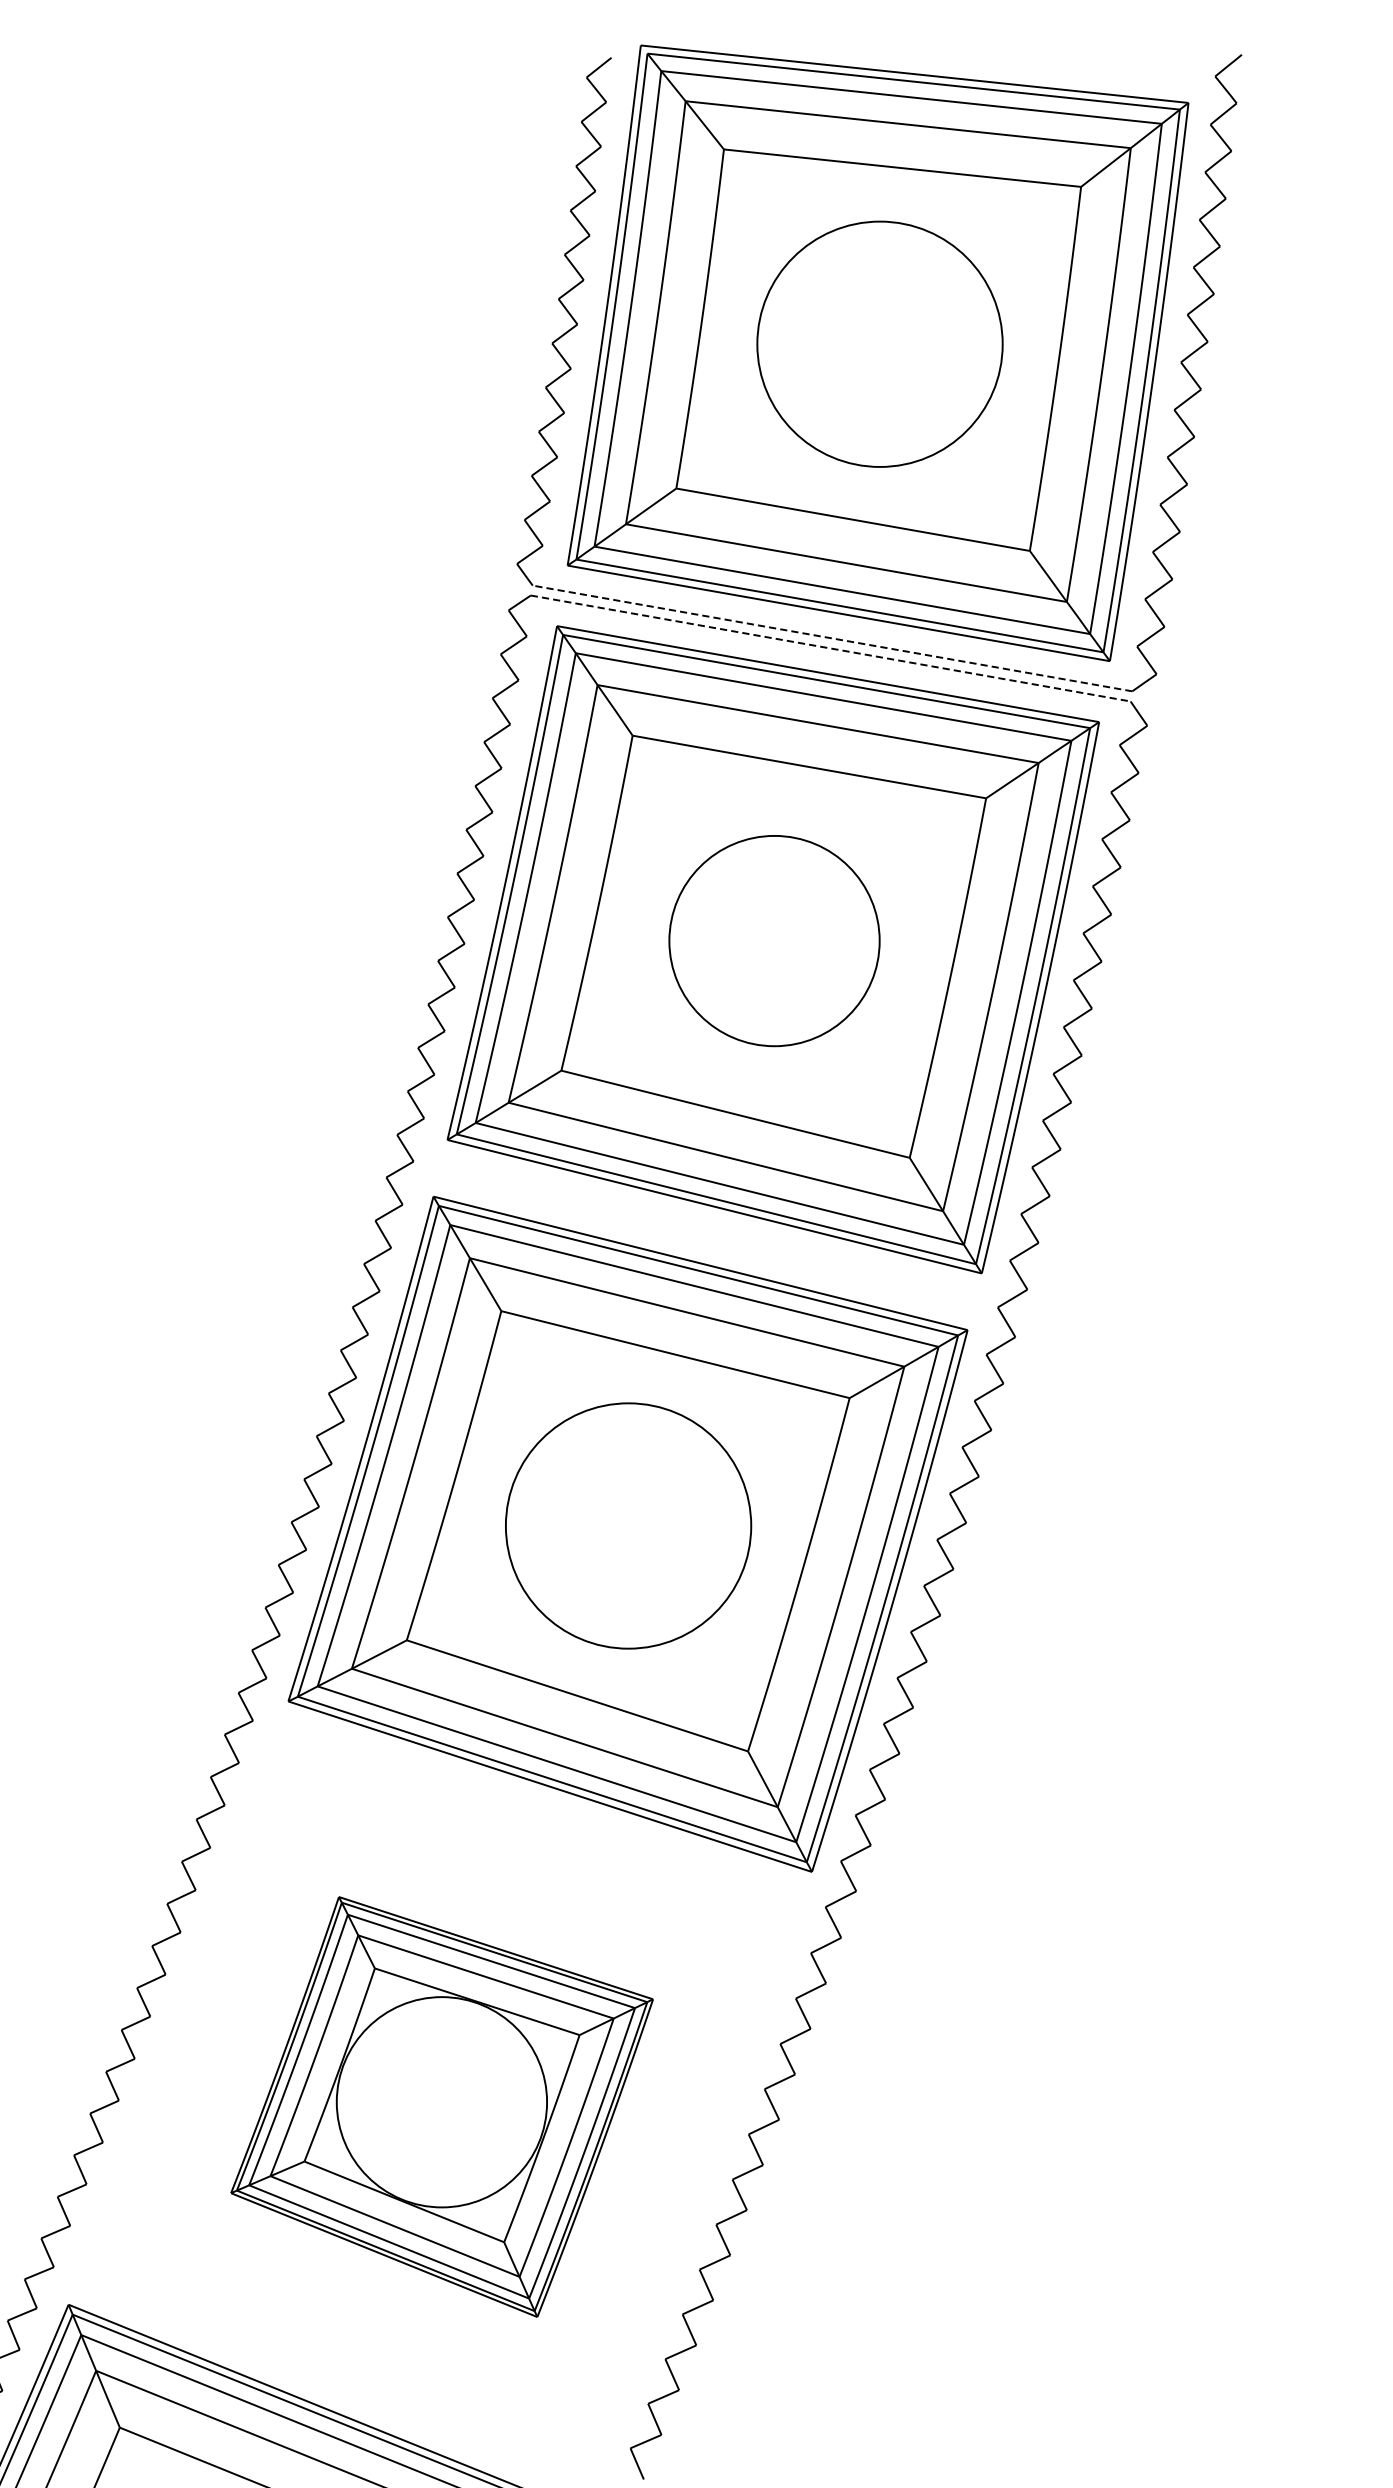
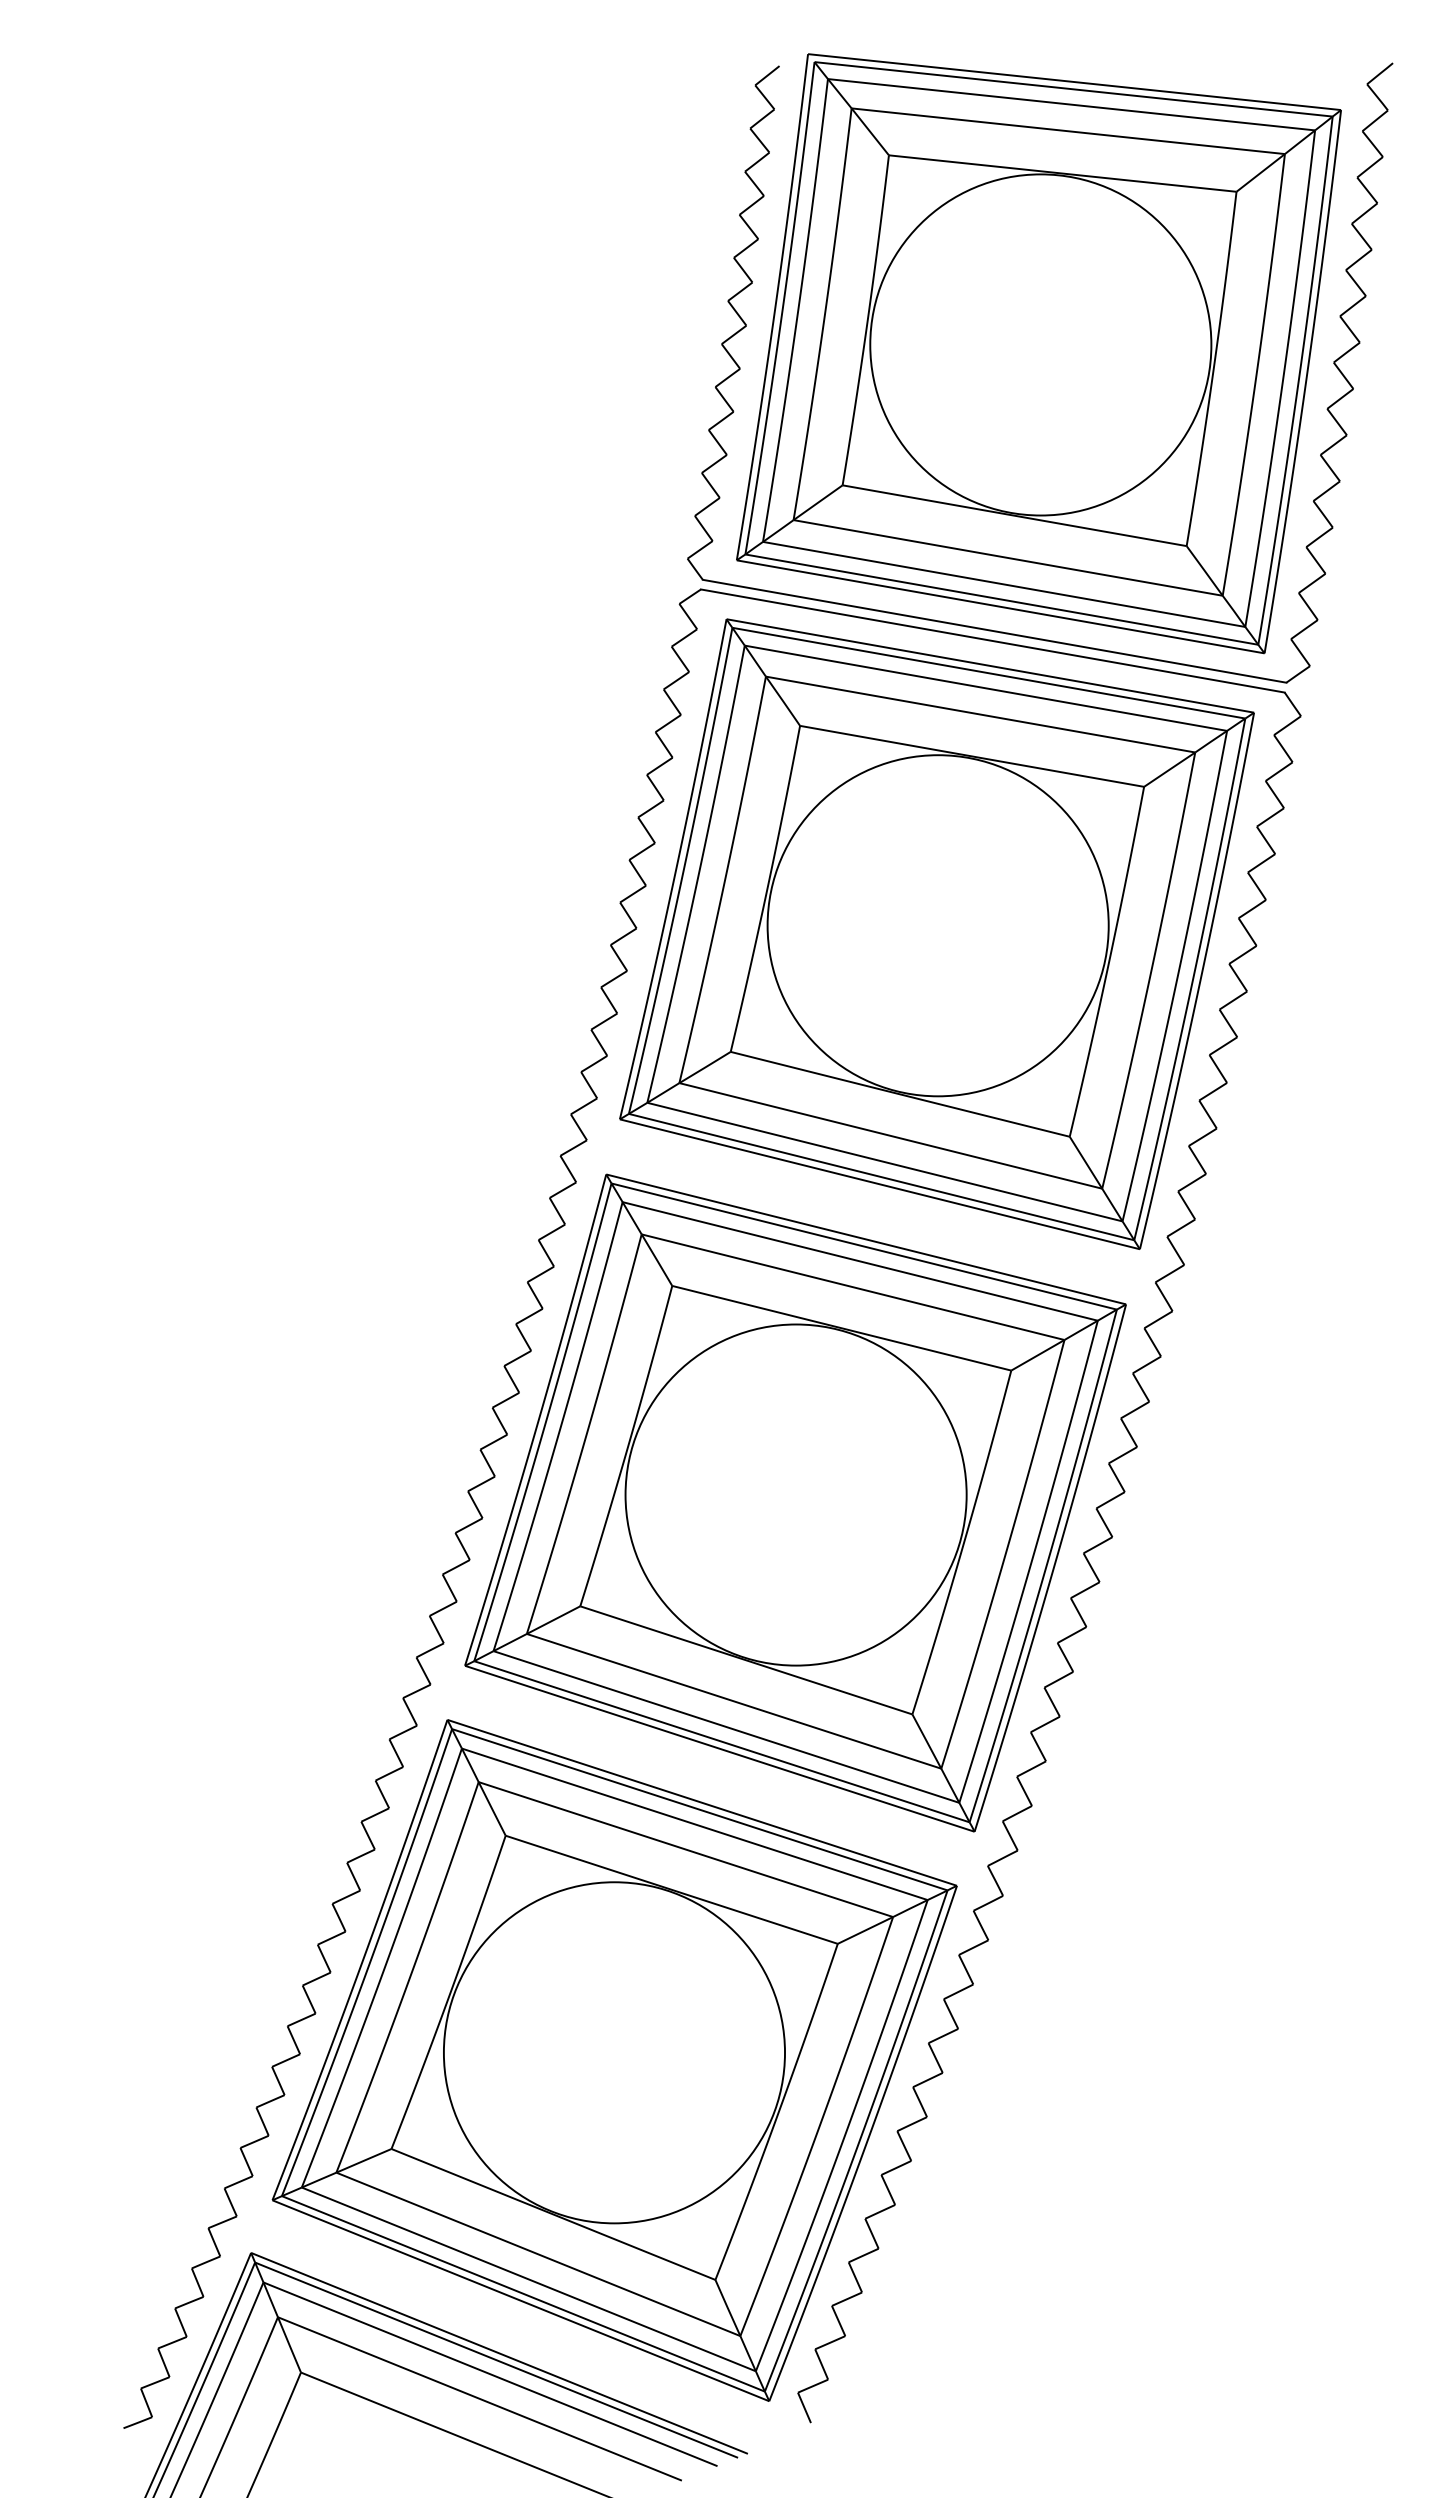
circle: (879, 343) -> (1040, 344), size x1.43
line: (832, 638) -> (994, 631), dashed -> solid
line: (831, 648) -> (993, 641), dashed -> solid
circle: (773, 940) -> (937, 925), size x1.67
circle: (627, 1525) -> (795, 1494), size x1.43
part: (441, 2107) -> (614, 2060), size x1.67

